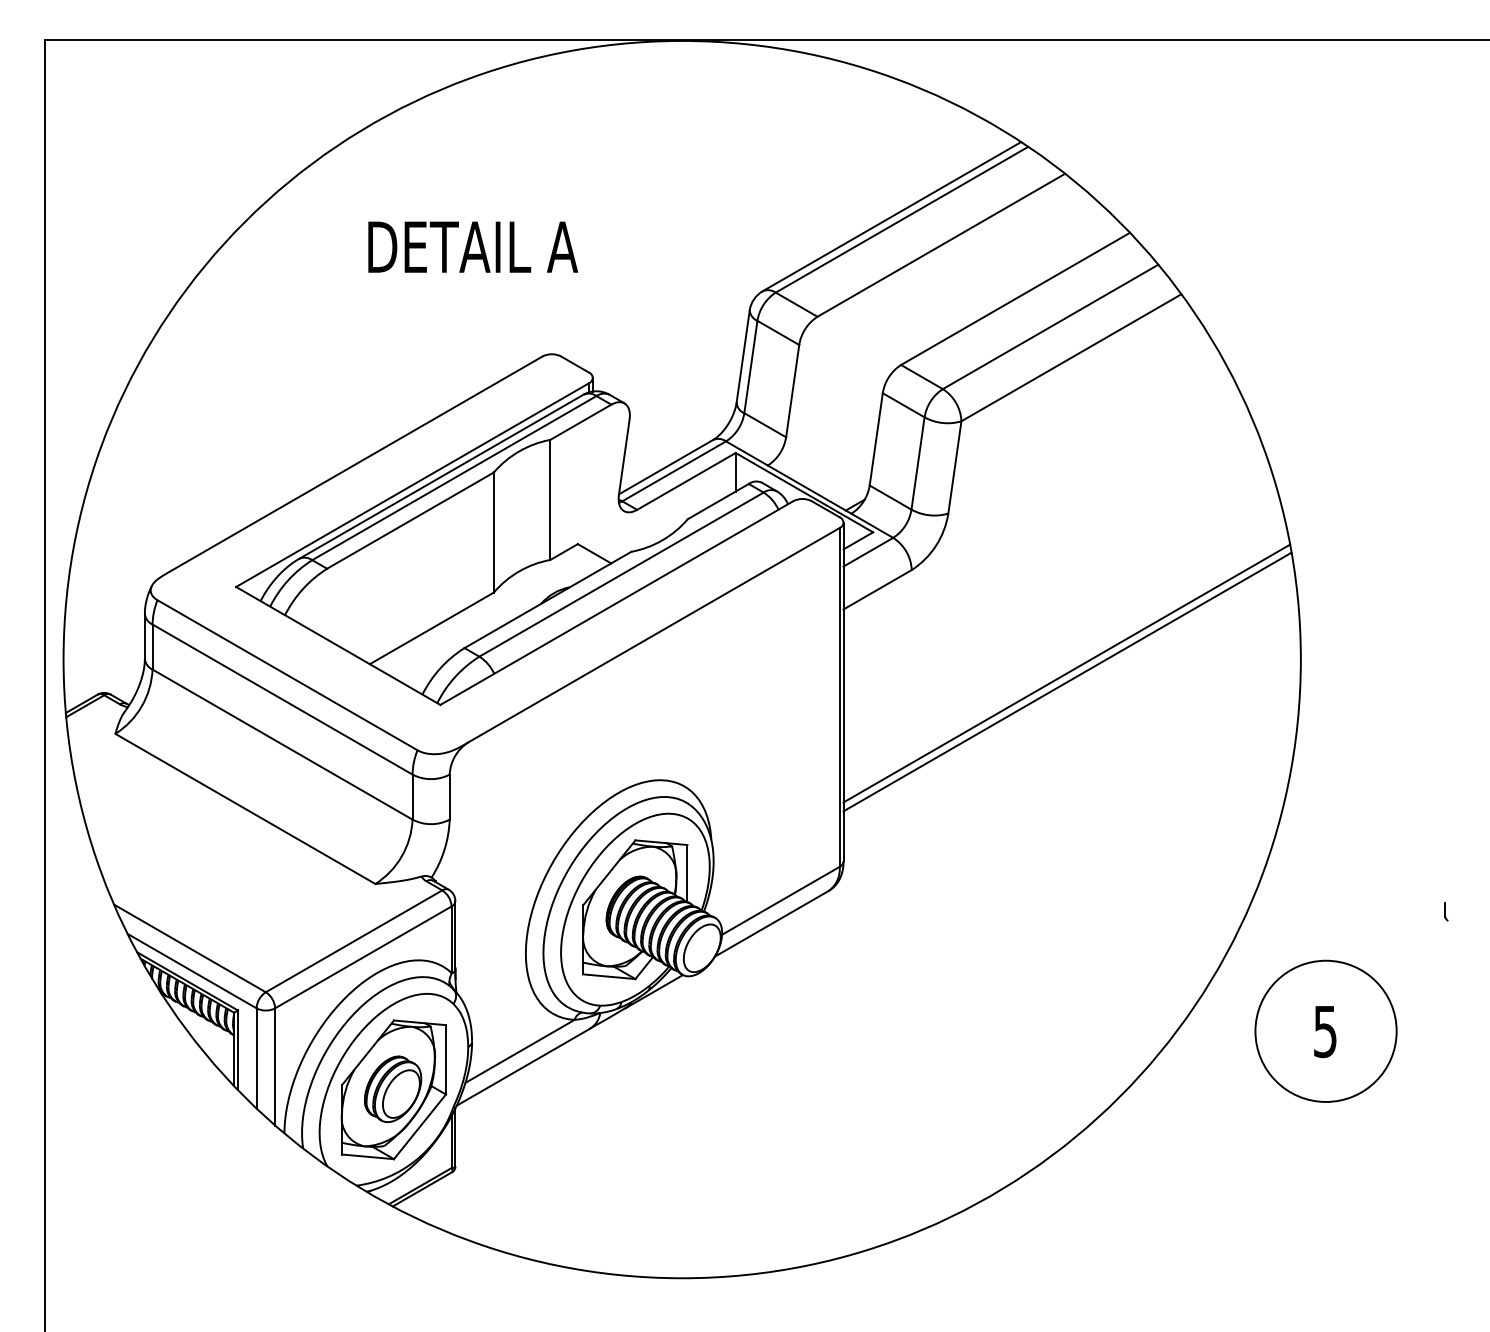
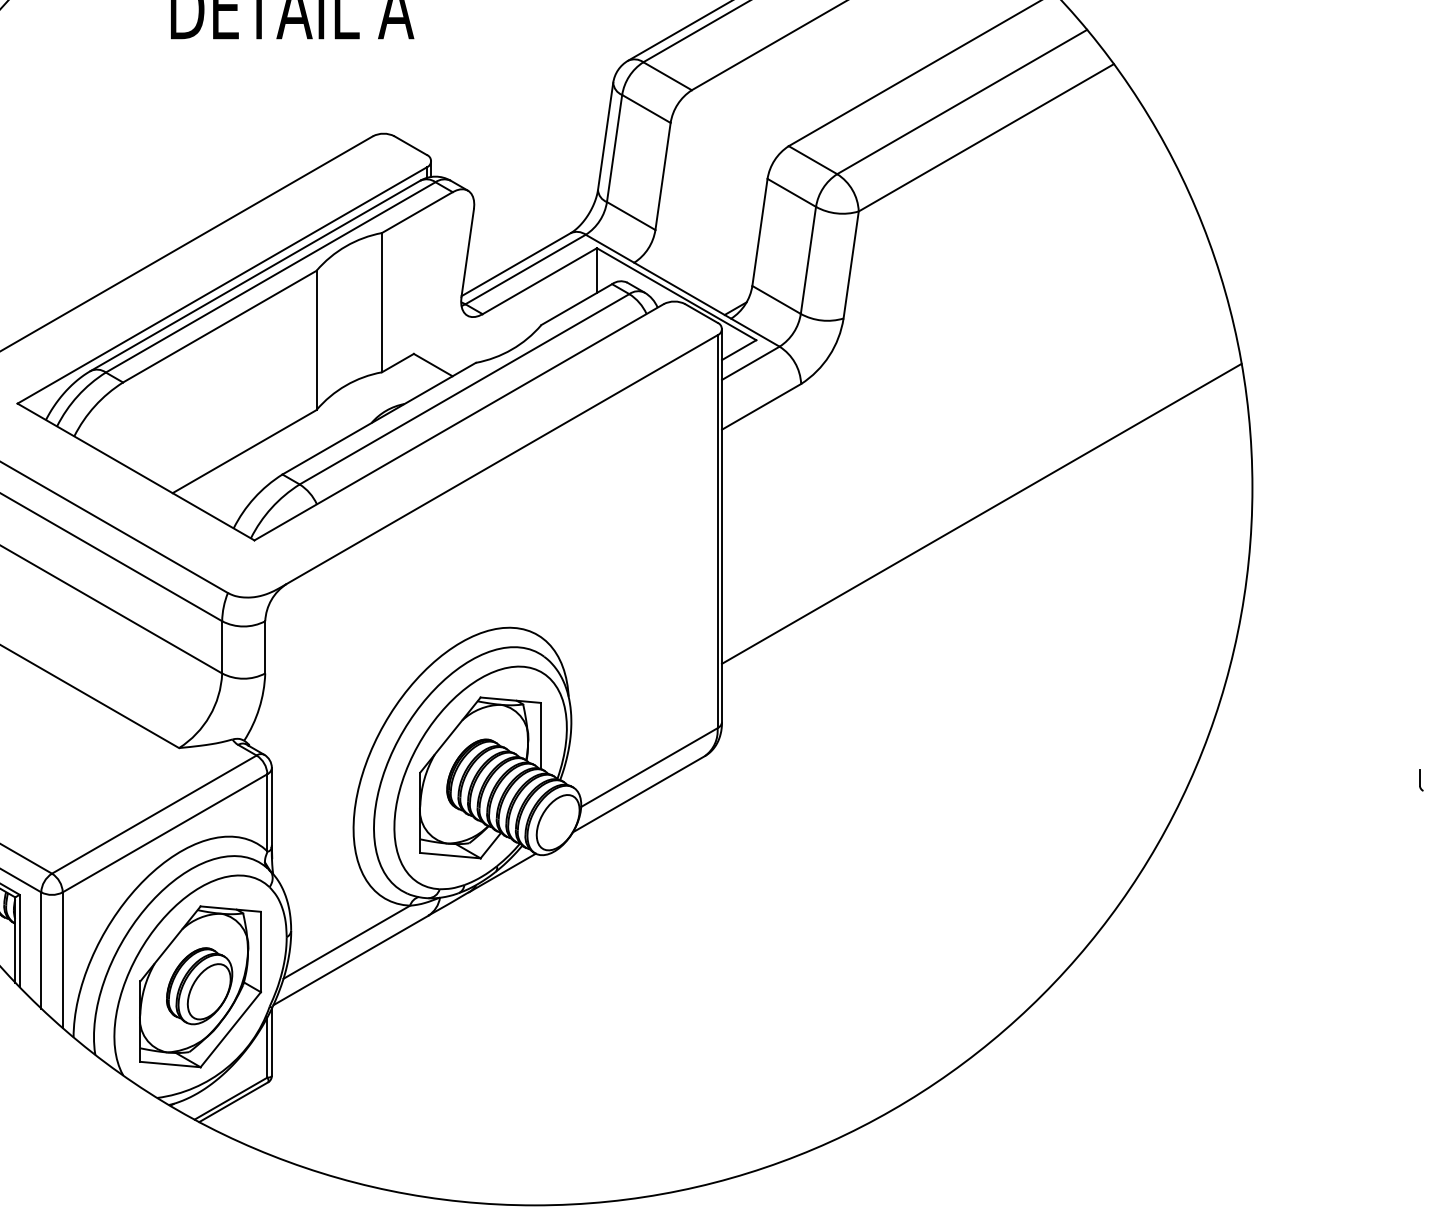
line: (1066, 673) -> (980, 503), removed
part: (1325, 1030) -> (1281, 918), removed

